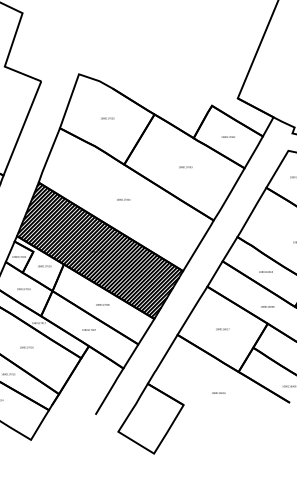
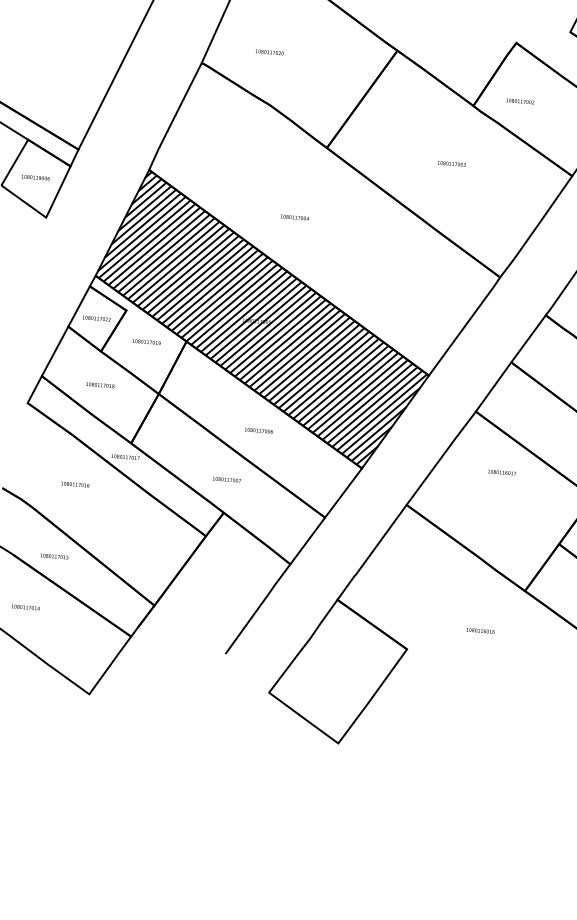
text: (107, 118) -> (269, 52), moved
text: (227, 136) -> (518, 100), moved
text: (123, 199) -> (294, 217), moved
text: (222, 329) -> (501, 473), moved
text: (26, 347) -> (75, 484), moved

